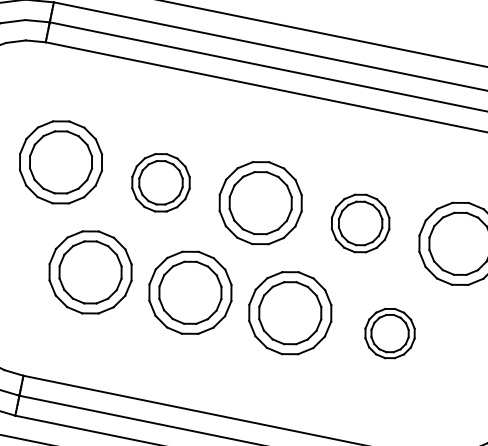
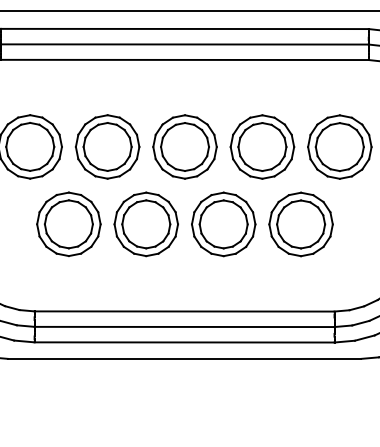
part: (160, 182) -> (107, 146), size x1.43
part: (360, 222) -> (262, 146), size x1.43
part: (389, 333) -> (300, 224), size x1.67

